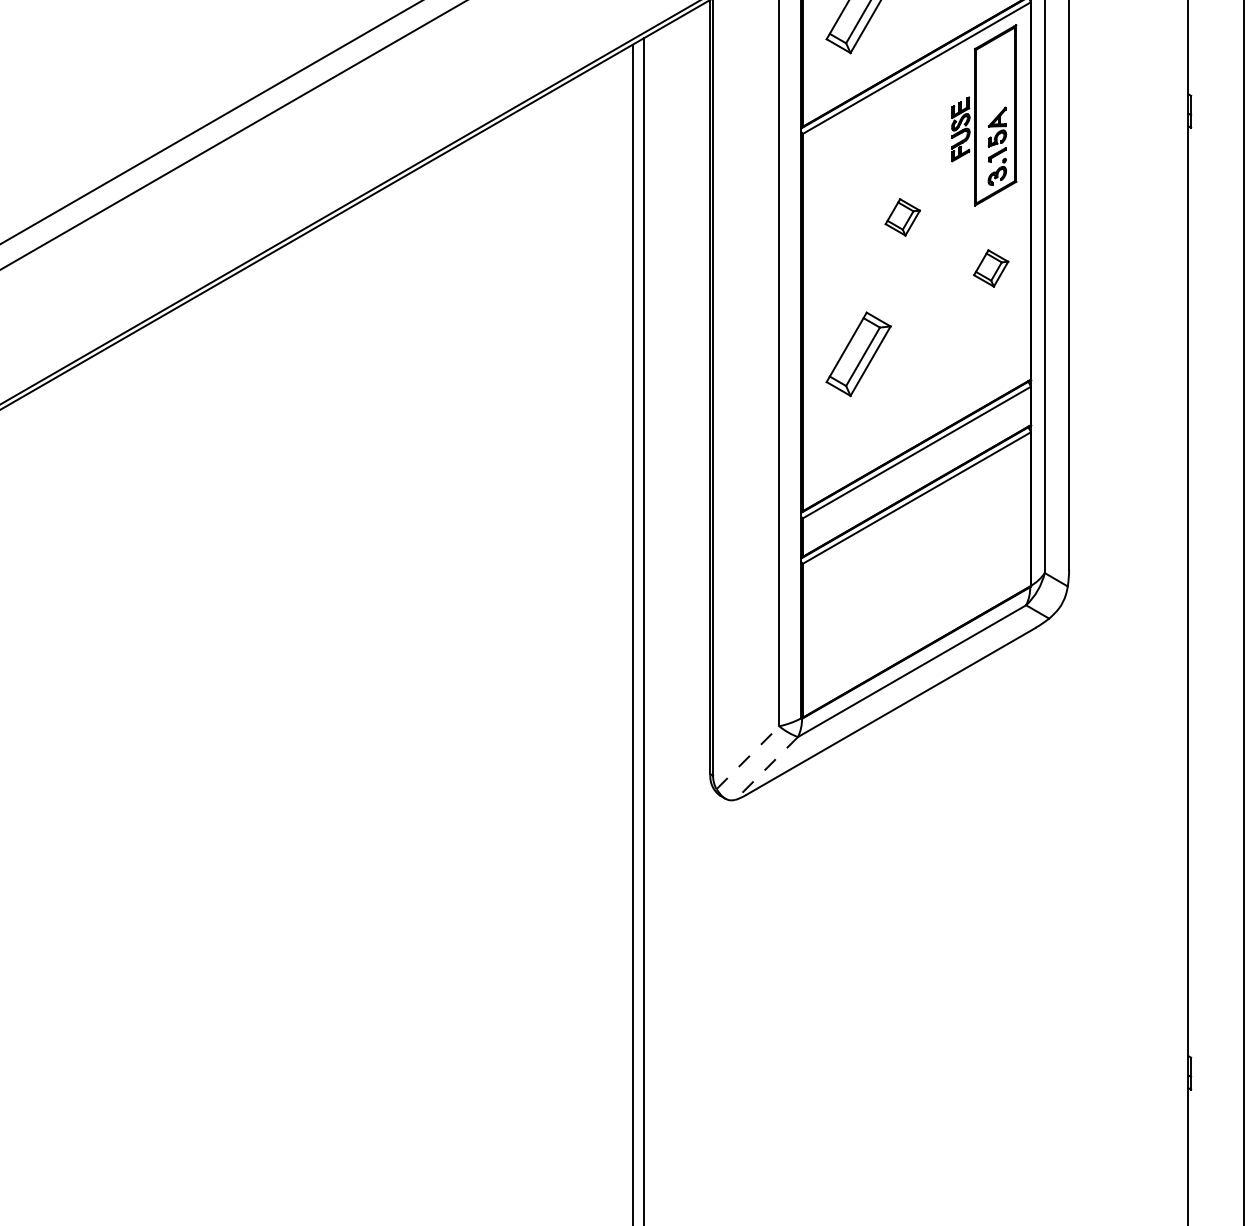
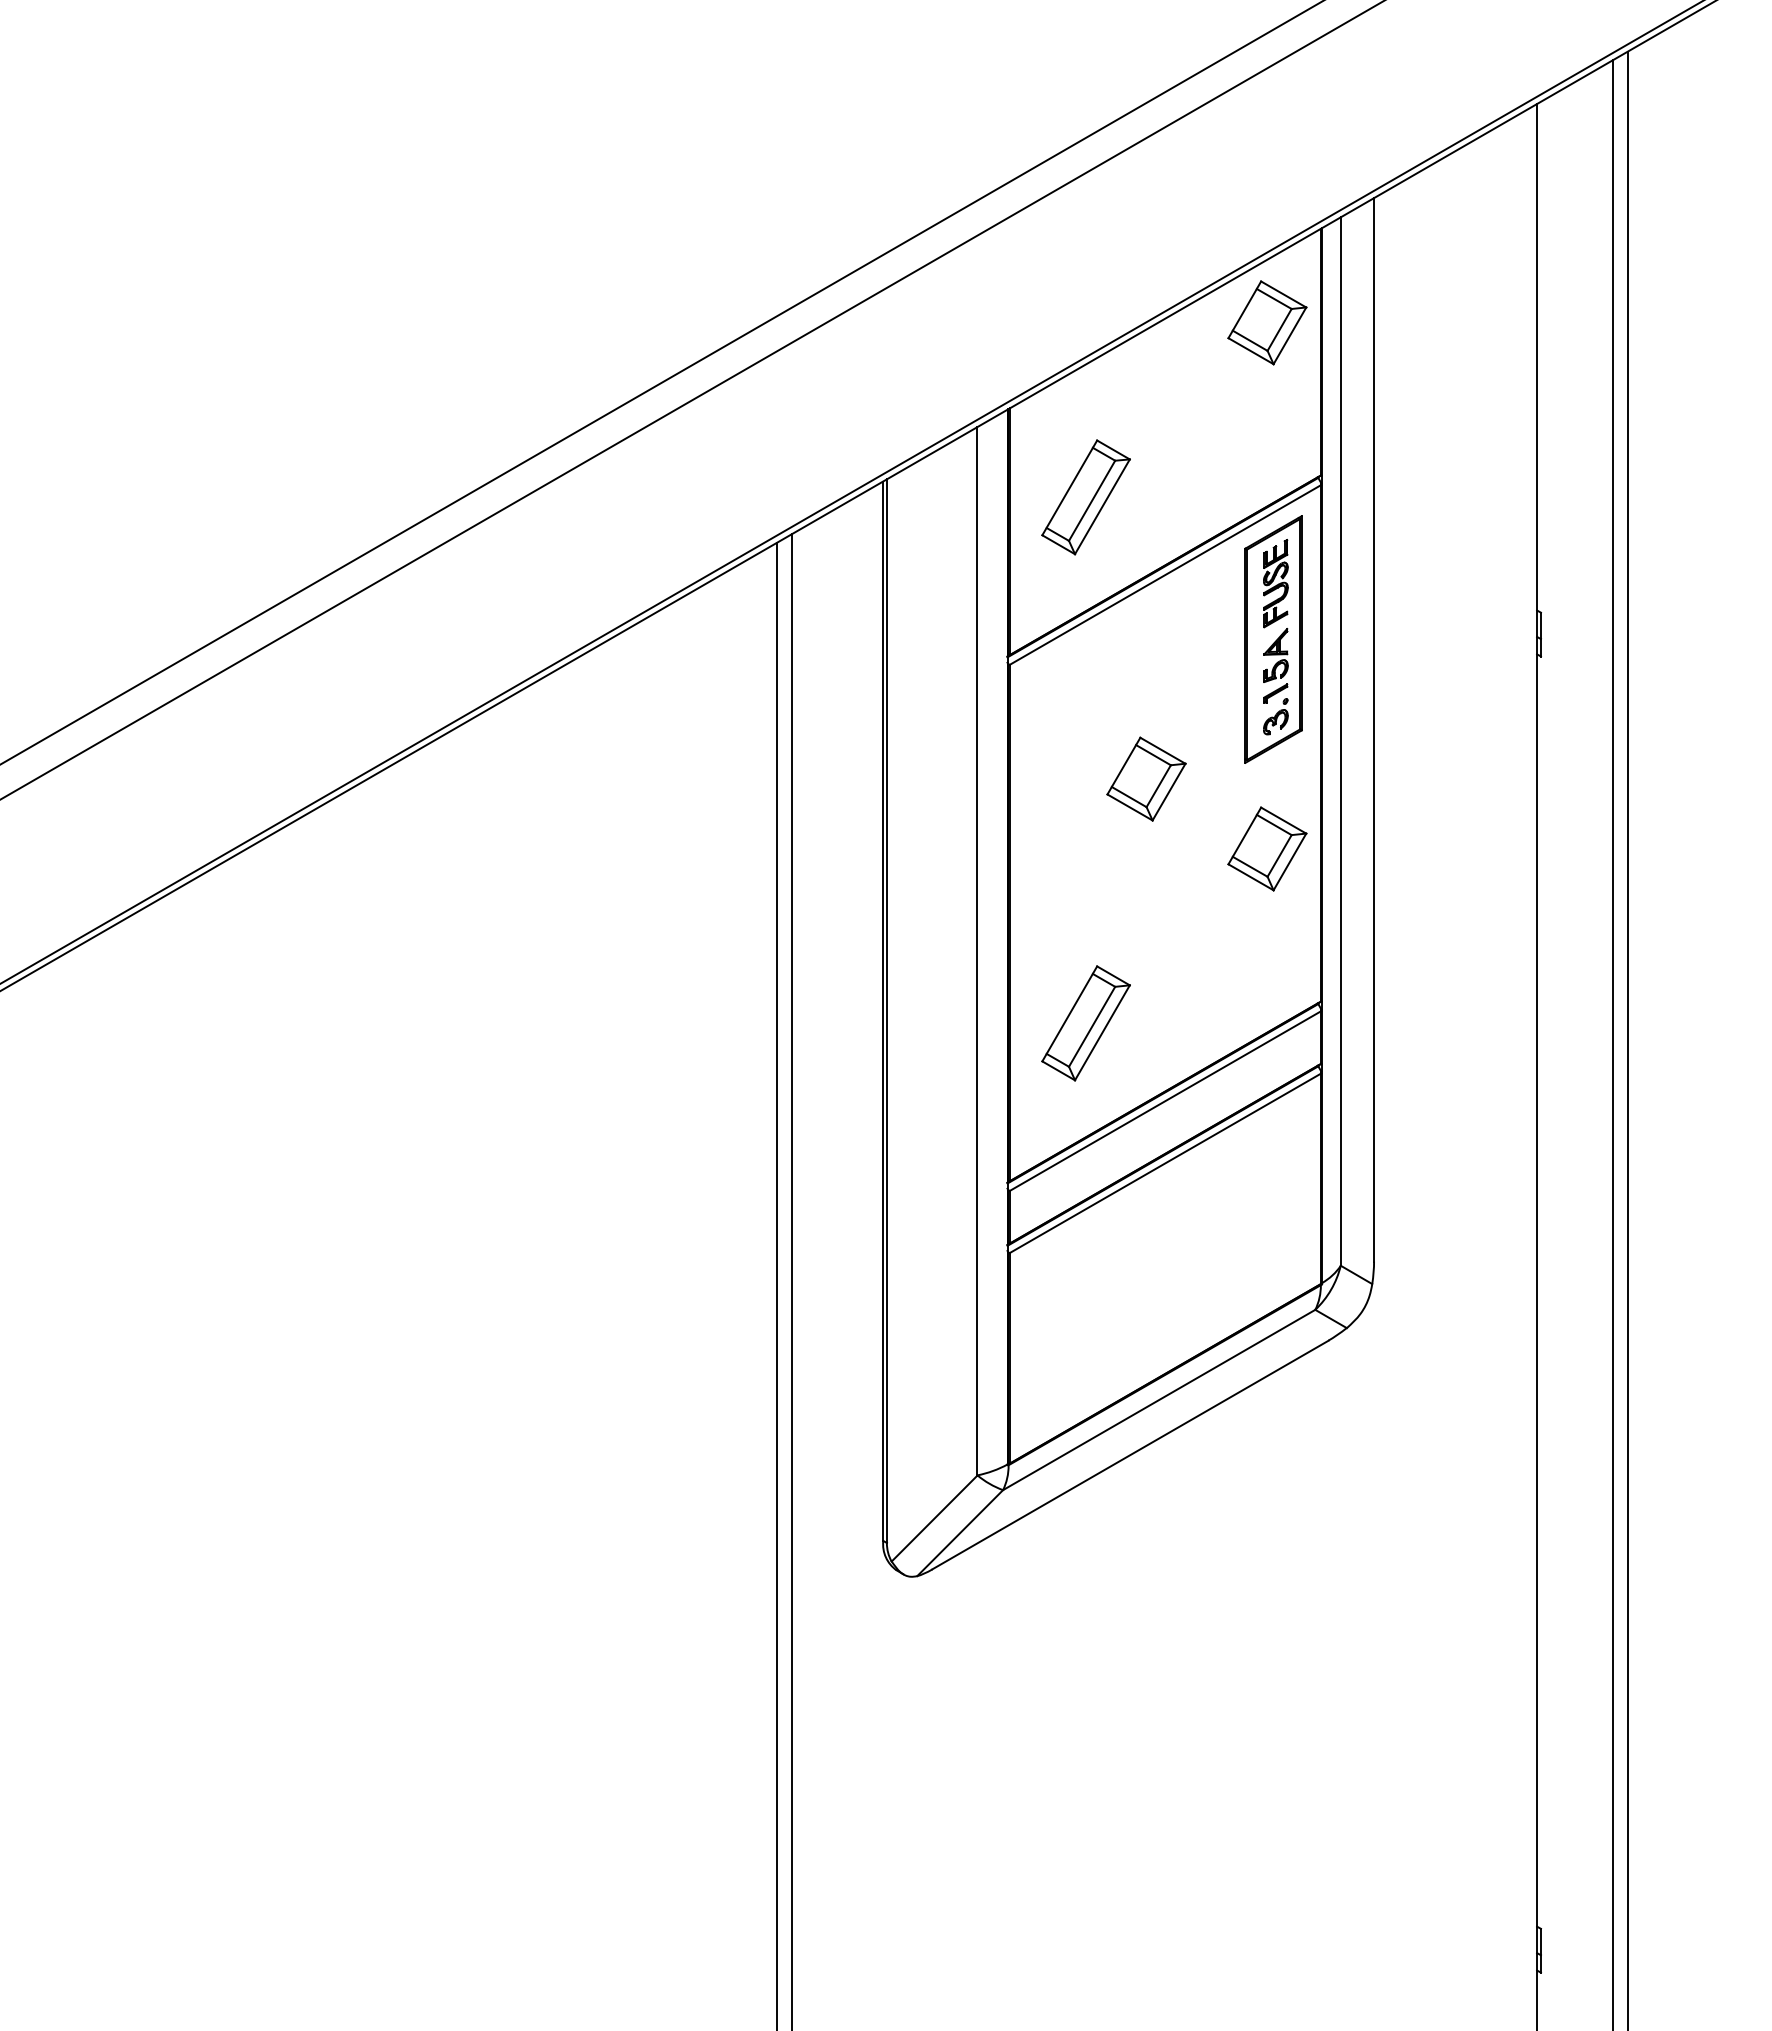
part: (960, 129) -> (1275, 583), moved
part: (902, 216) -> (1146, 778), size x1.67
part: (991, 268) -> (1267, 848), size x1.67
part: (858, 354) -> (1085, 1023), moved
line: (747, 757) -> (934, 1518), dashed -> solid
line: (766, 768) -> (960, 1533), dashed -> solid

